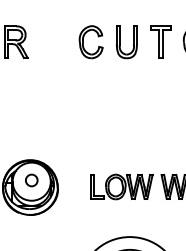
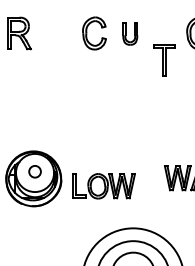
part: (127, 42) -> (130, 33), size x0.7
part: (161, 42) -> (164, 60), moved
part: (121, 187) -> (103, 186), moved

